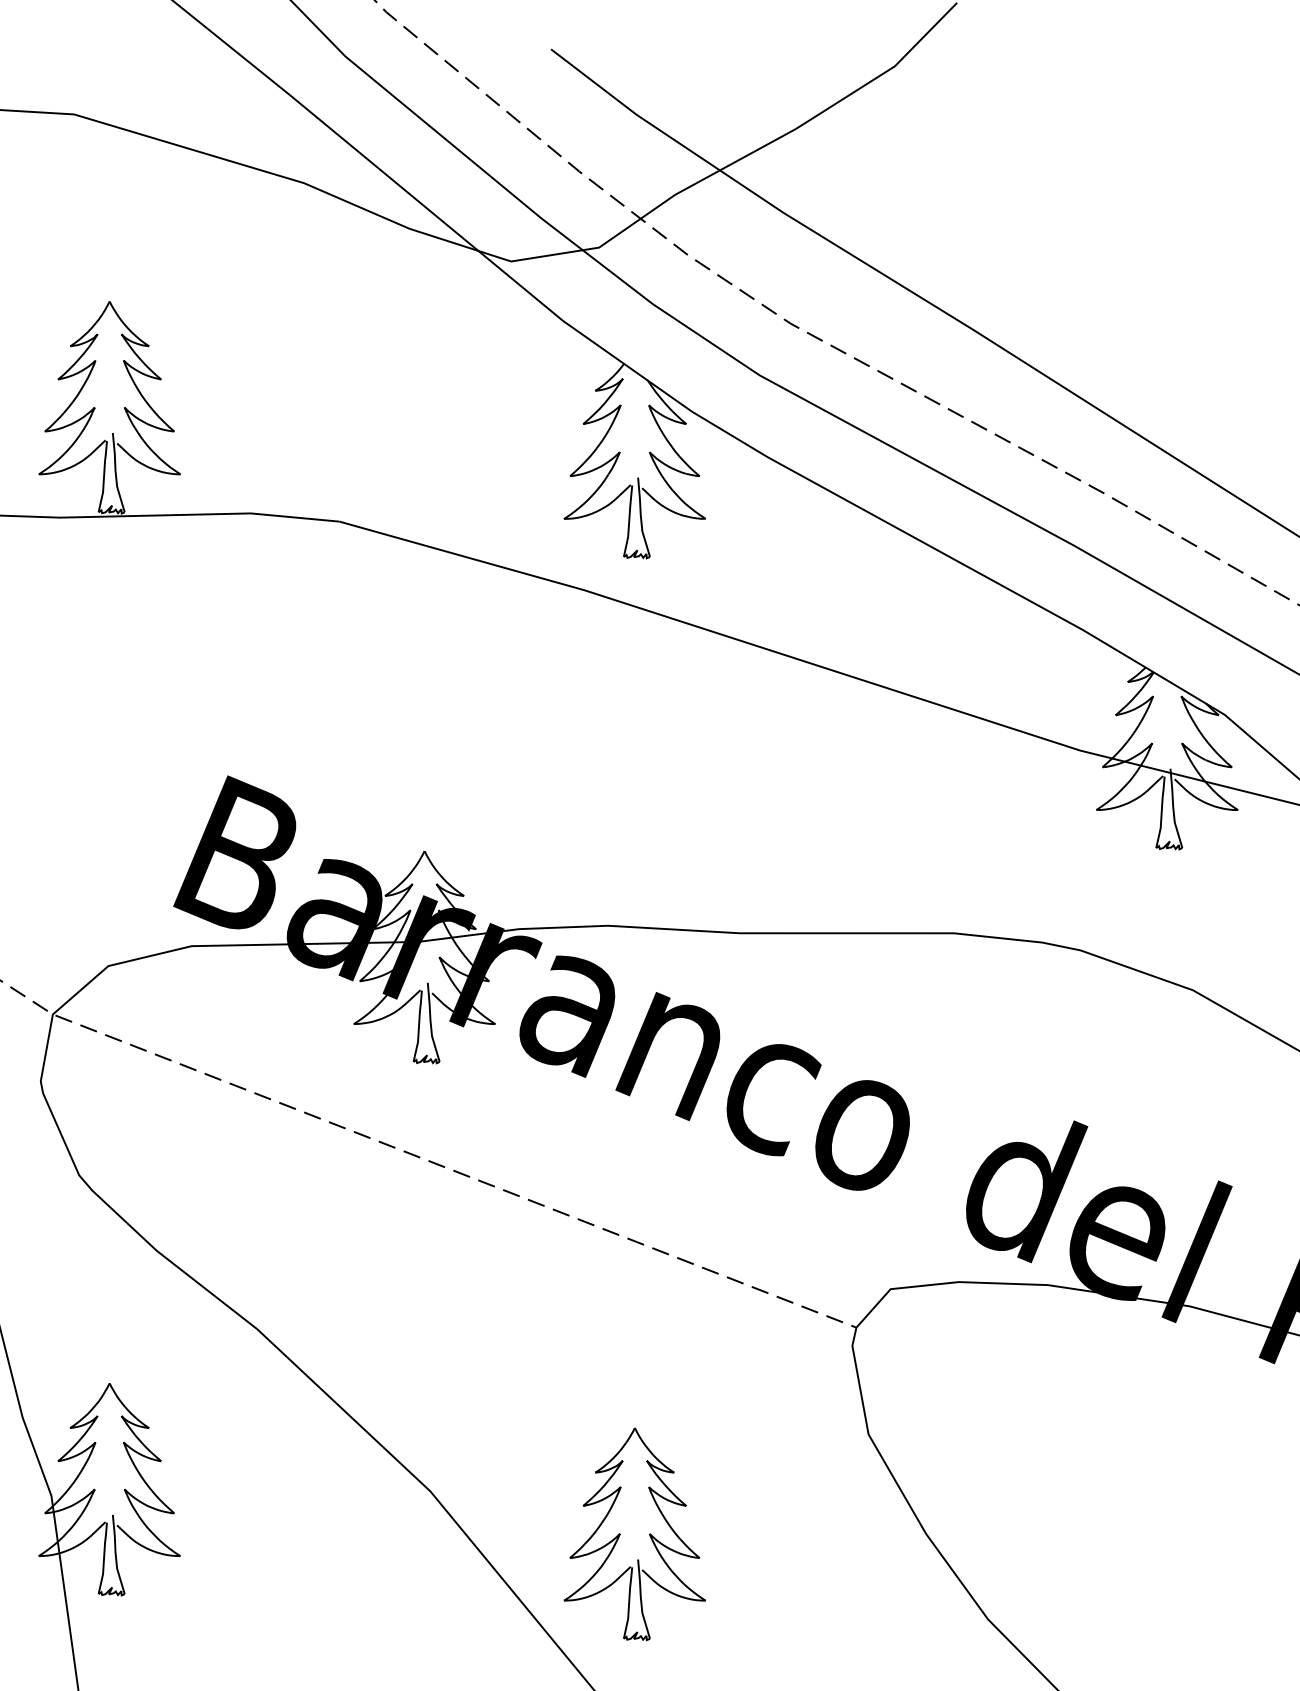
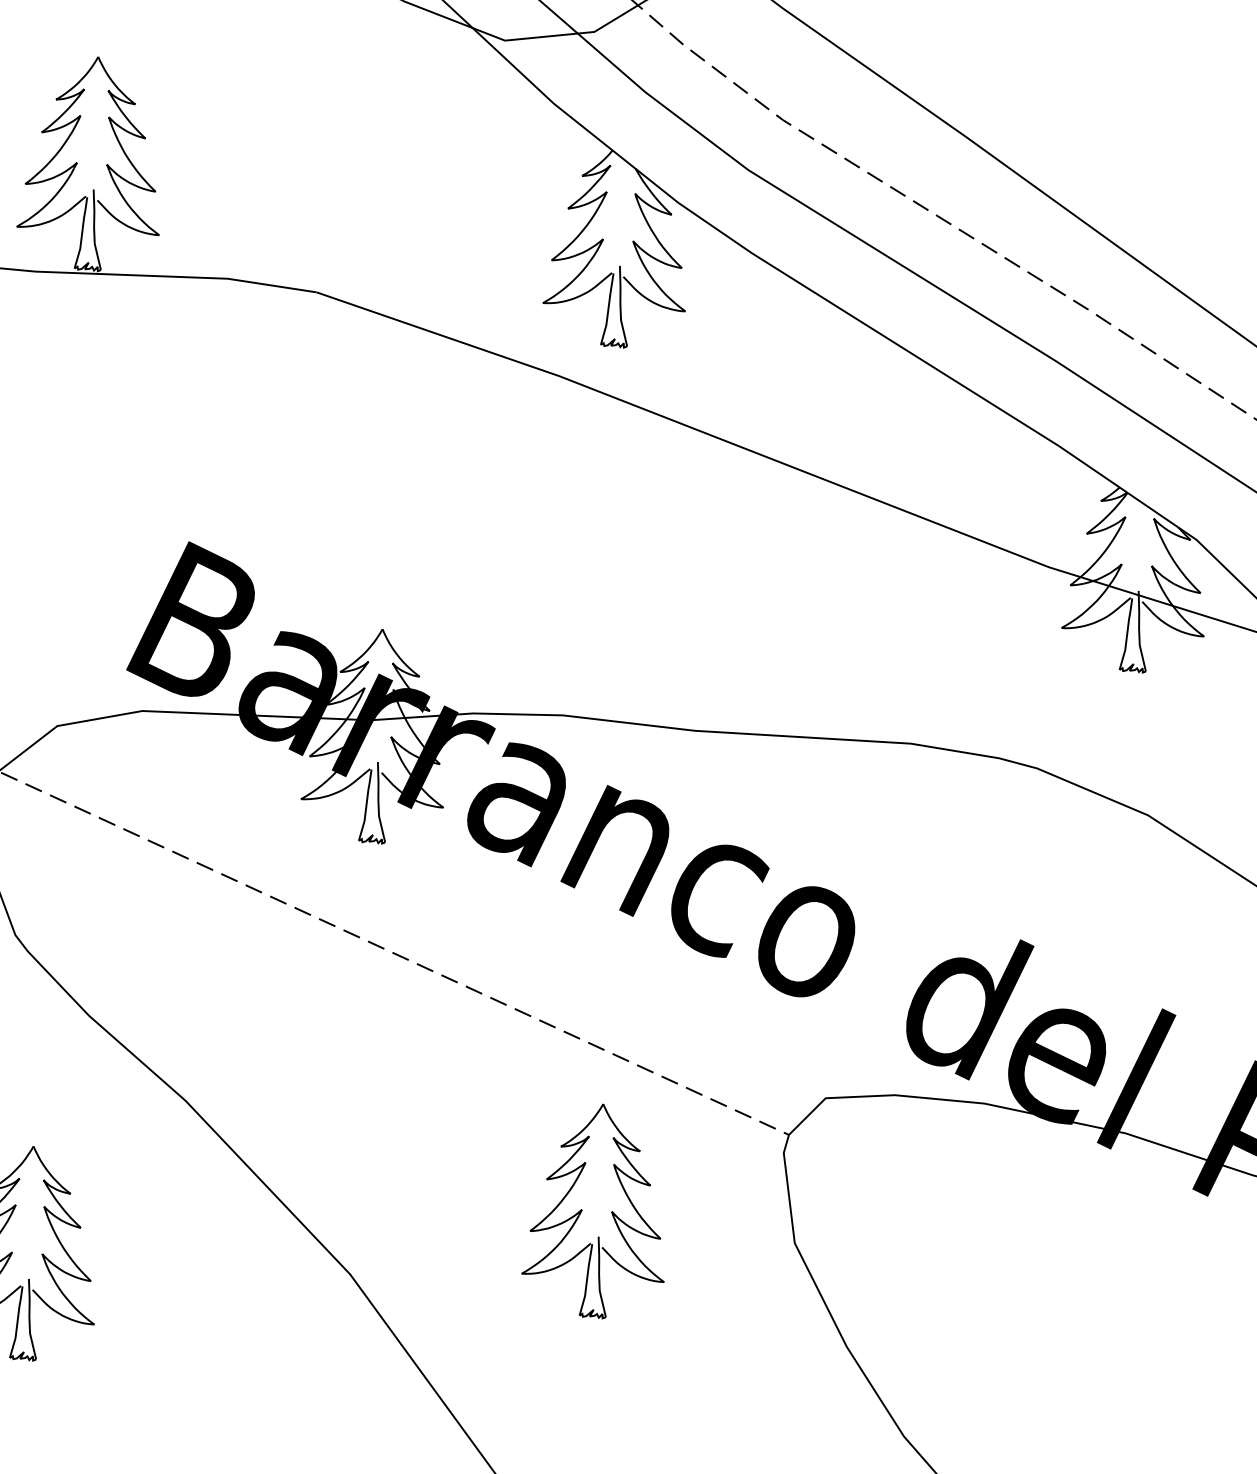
part: (620, 1534) -> (582, 1210), moved

